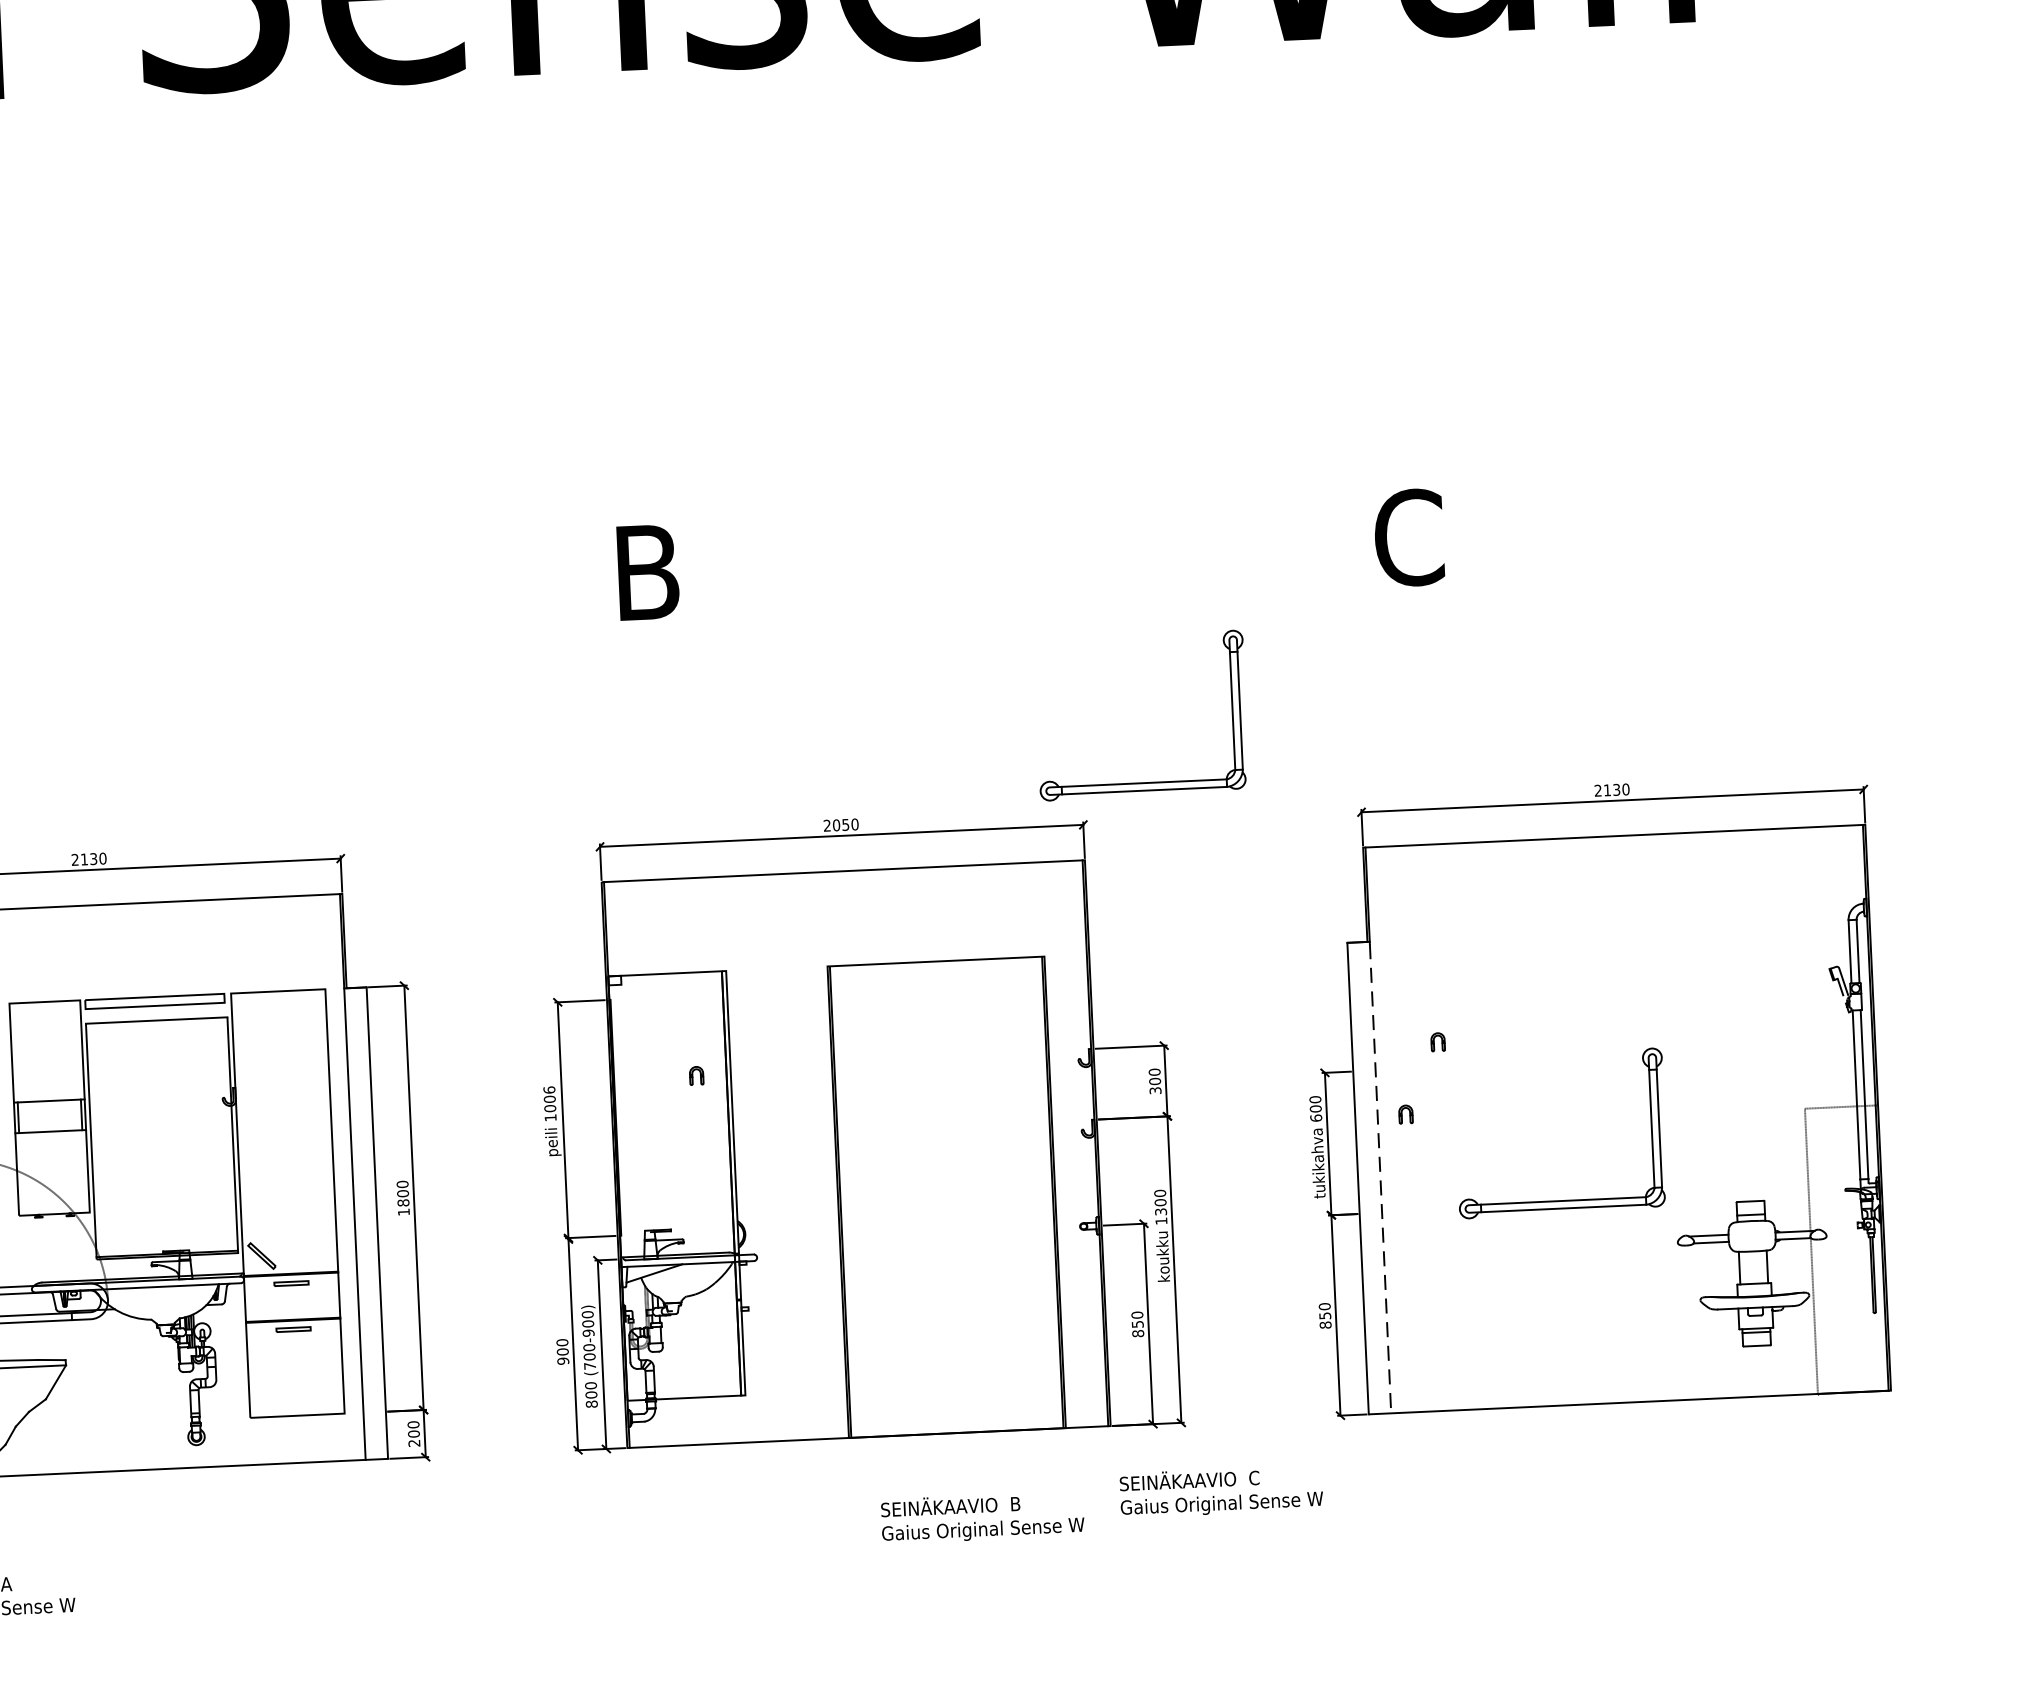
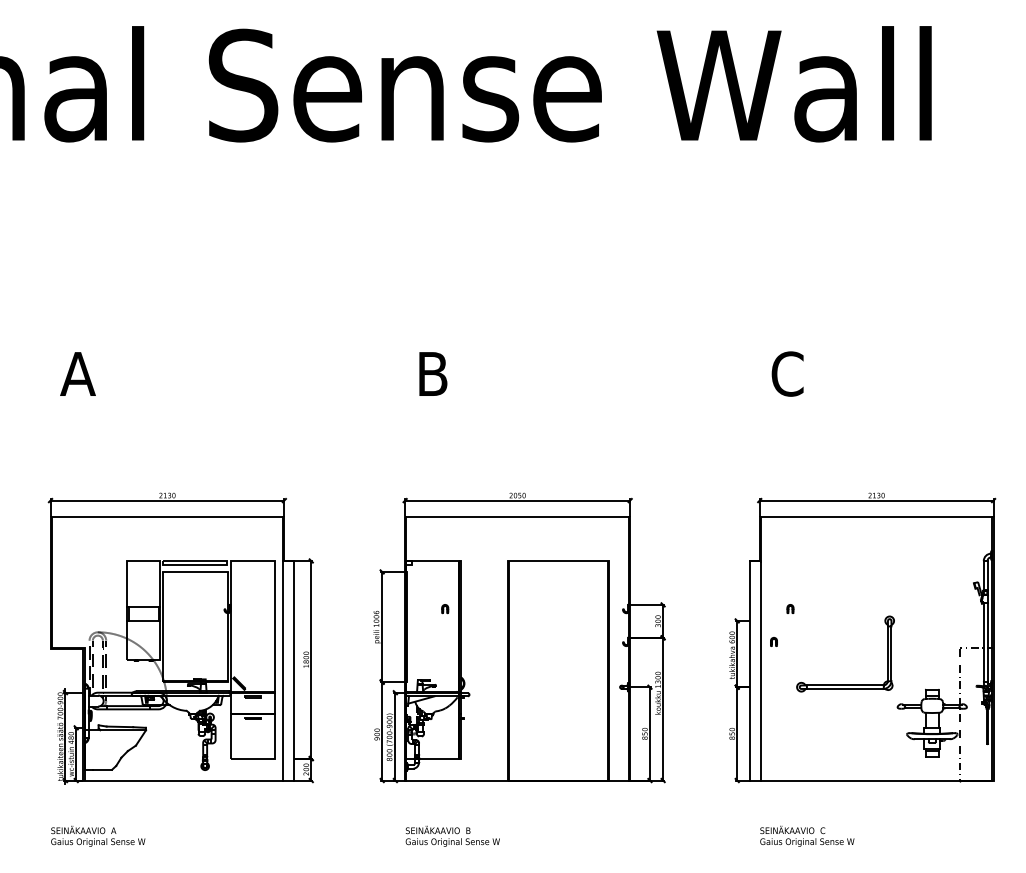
part: (1144, 781) -> (659, 481), removed
line: (1379, 1179) -> (760, 671), dashed -> solid
text: (1221, 1489) -> (807, 835), moved
text: (981, 1515) -> (452, 835), moved

